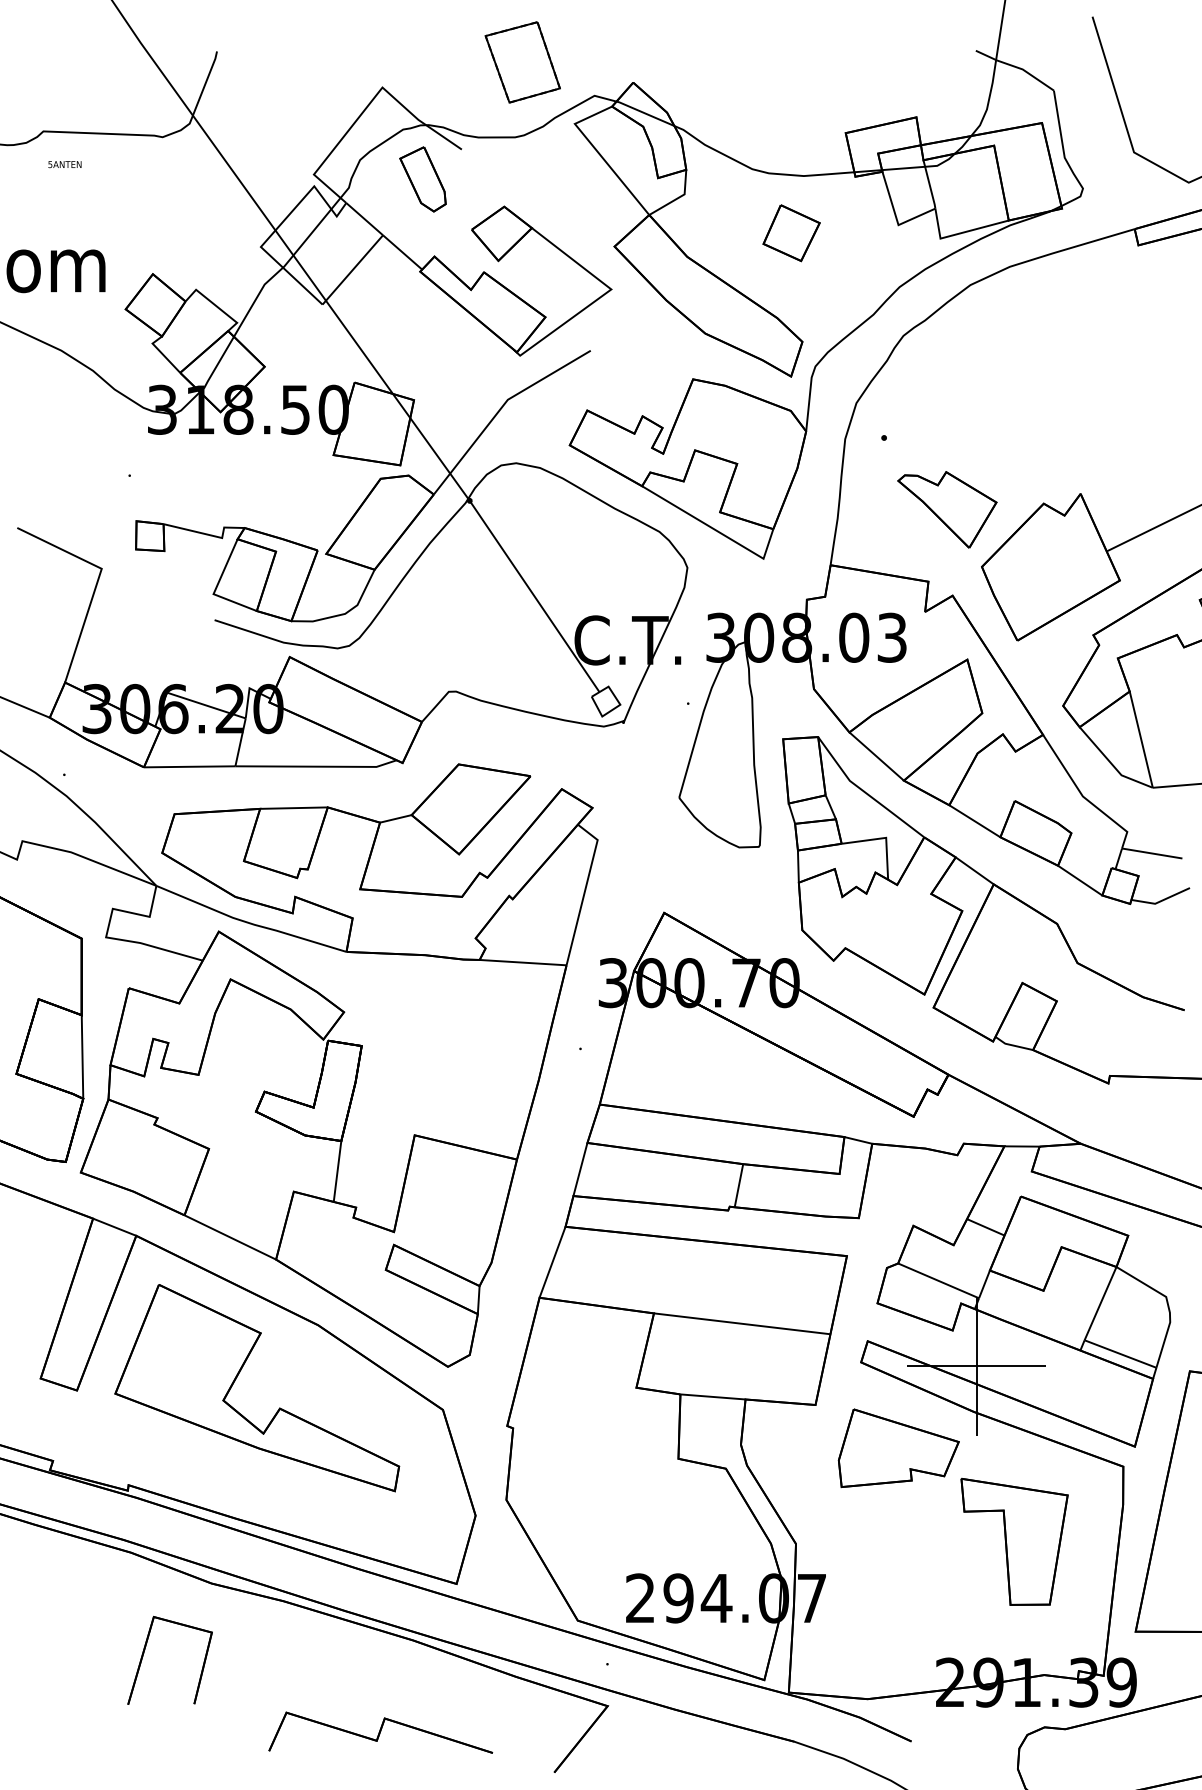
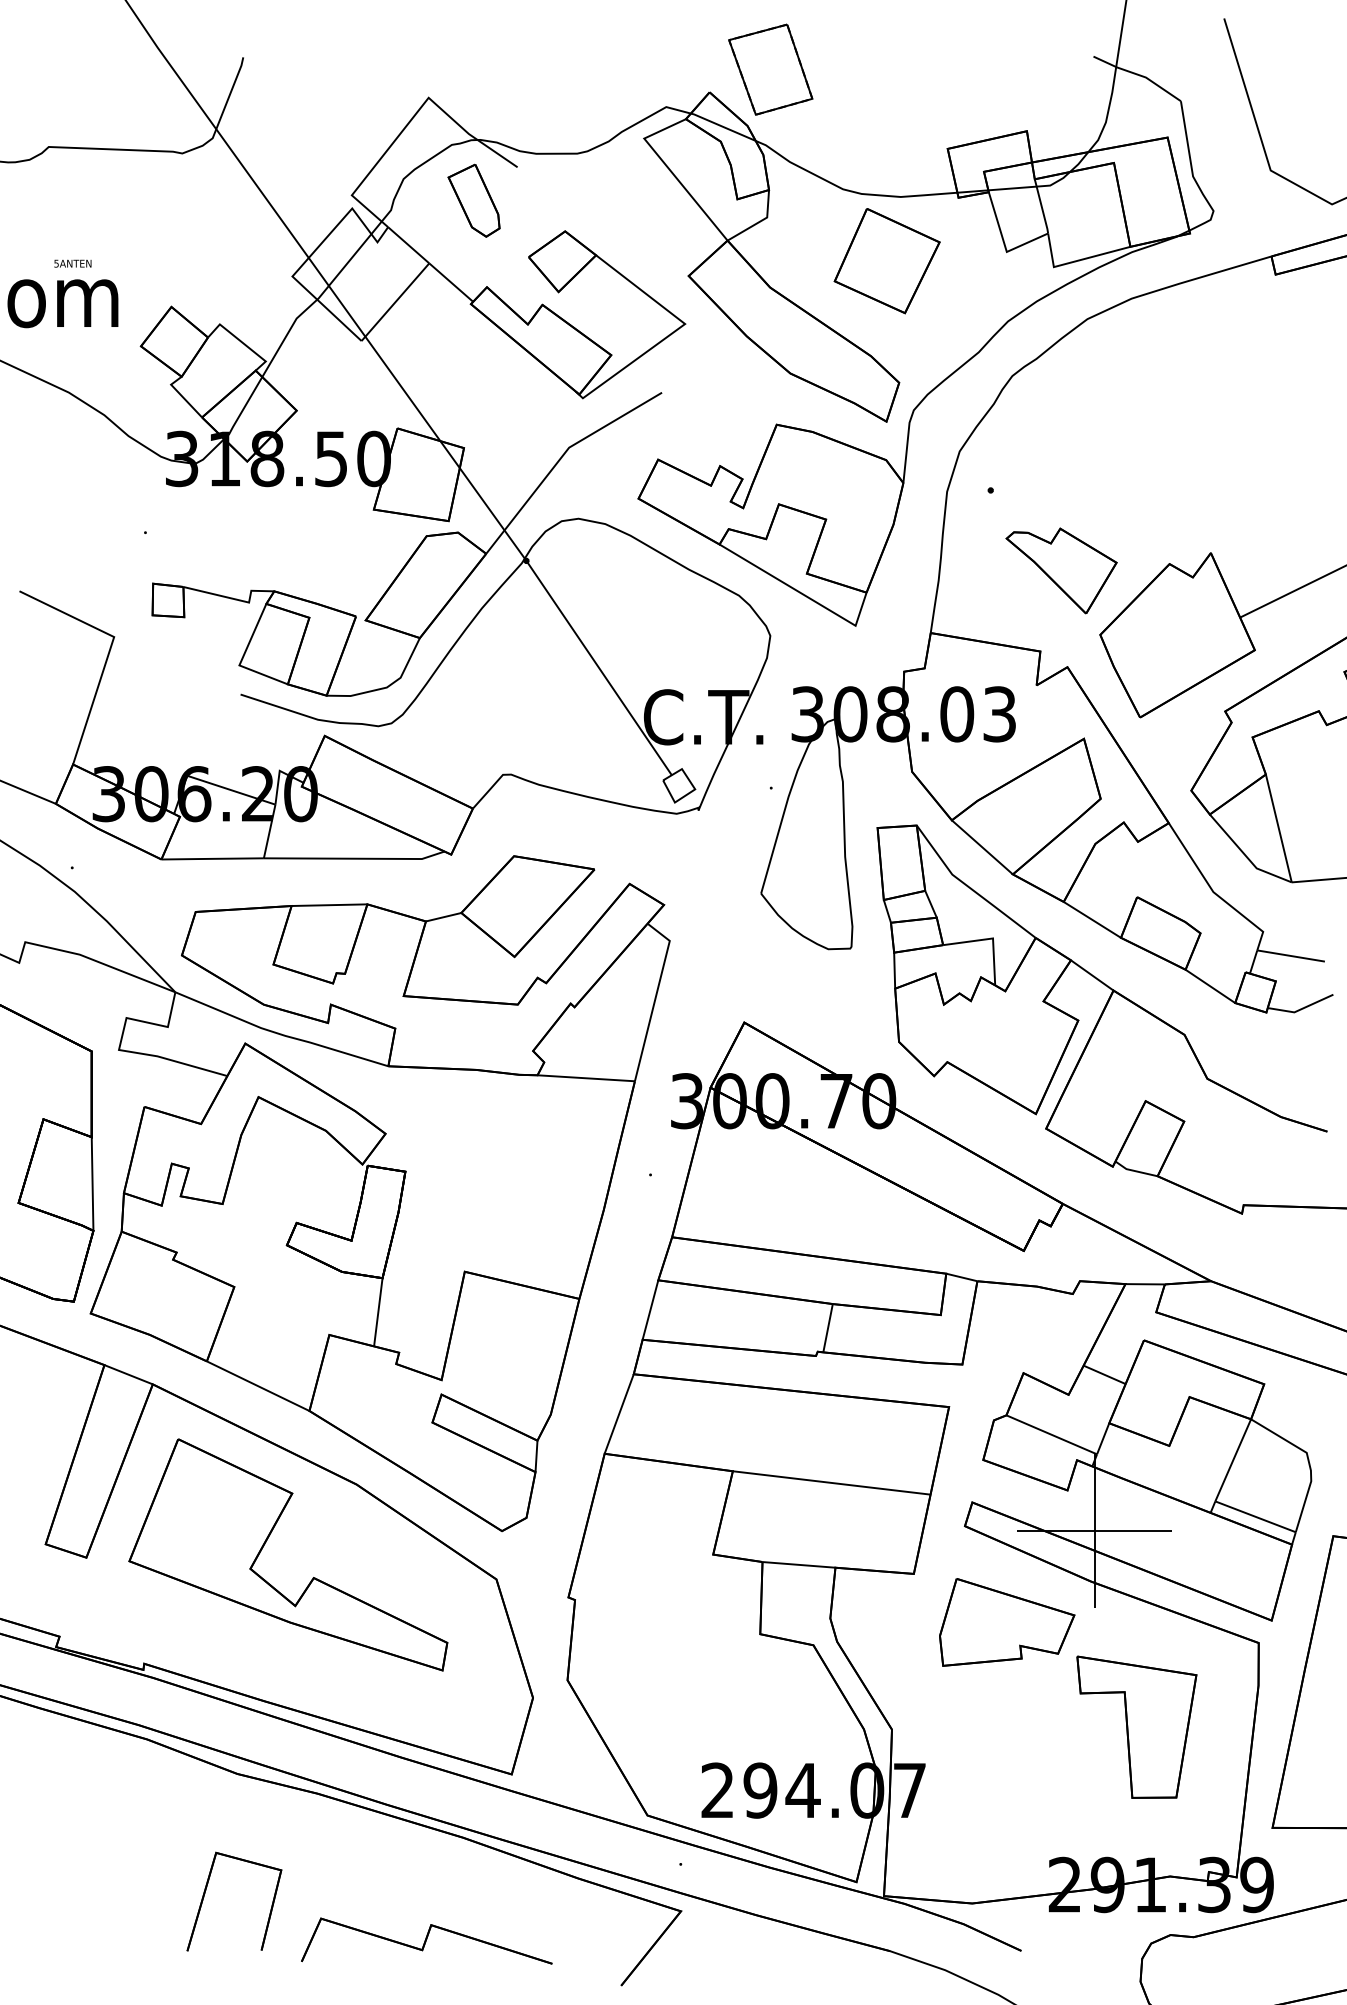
part: (522, 62) -> (770, 69), moved
text: (64, 164) -> (72, 263), moved
part: (791, 232) -> (886, 260), size x1.67
part: (145, 1650) -> (206, 1890), moved

